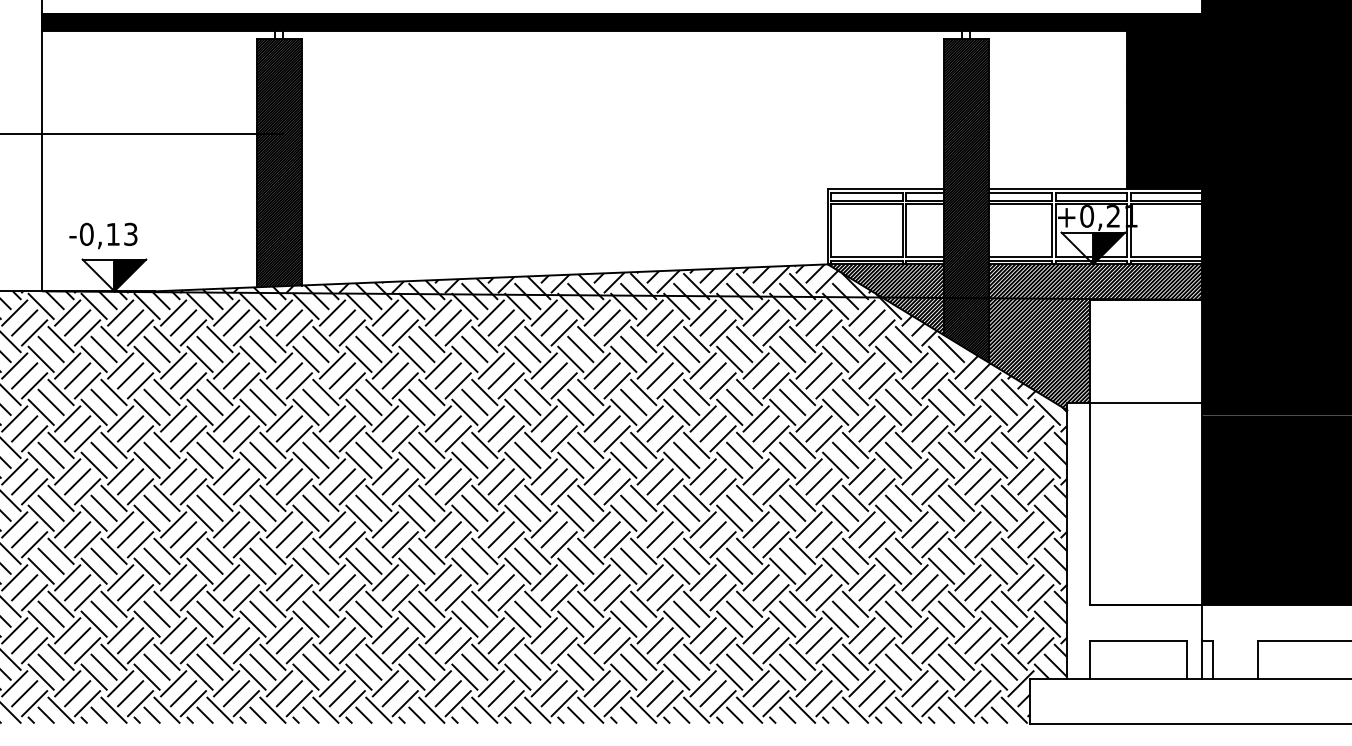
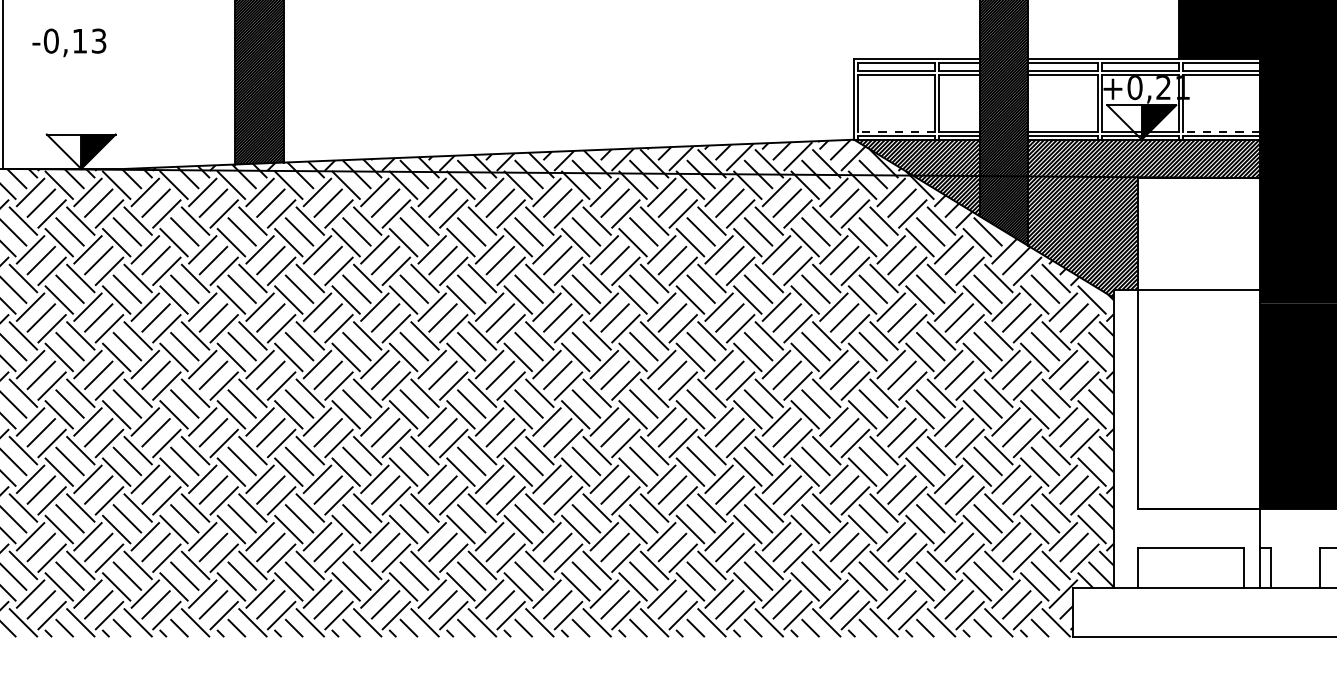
text: (103, 235) -> (69, 42), moved
line: (867, 256) -> (897, 131), solid -> dashed
line: (1166, 256) -> (1221, 131), solid -> dashed

